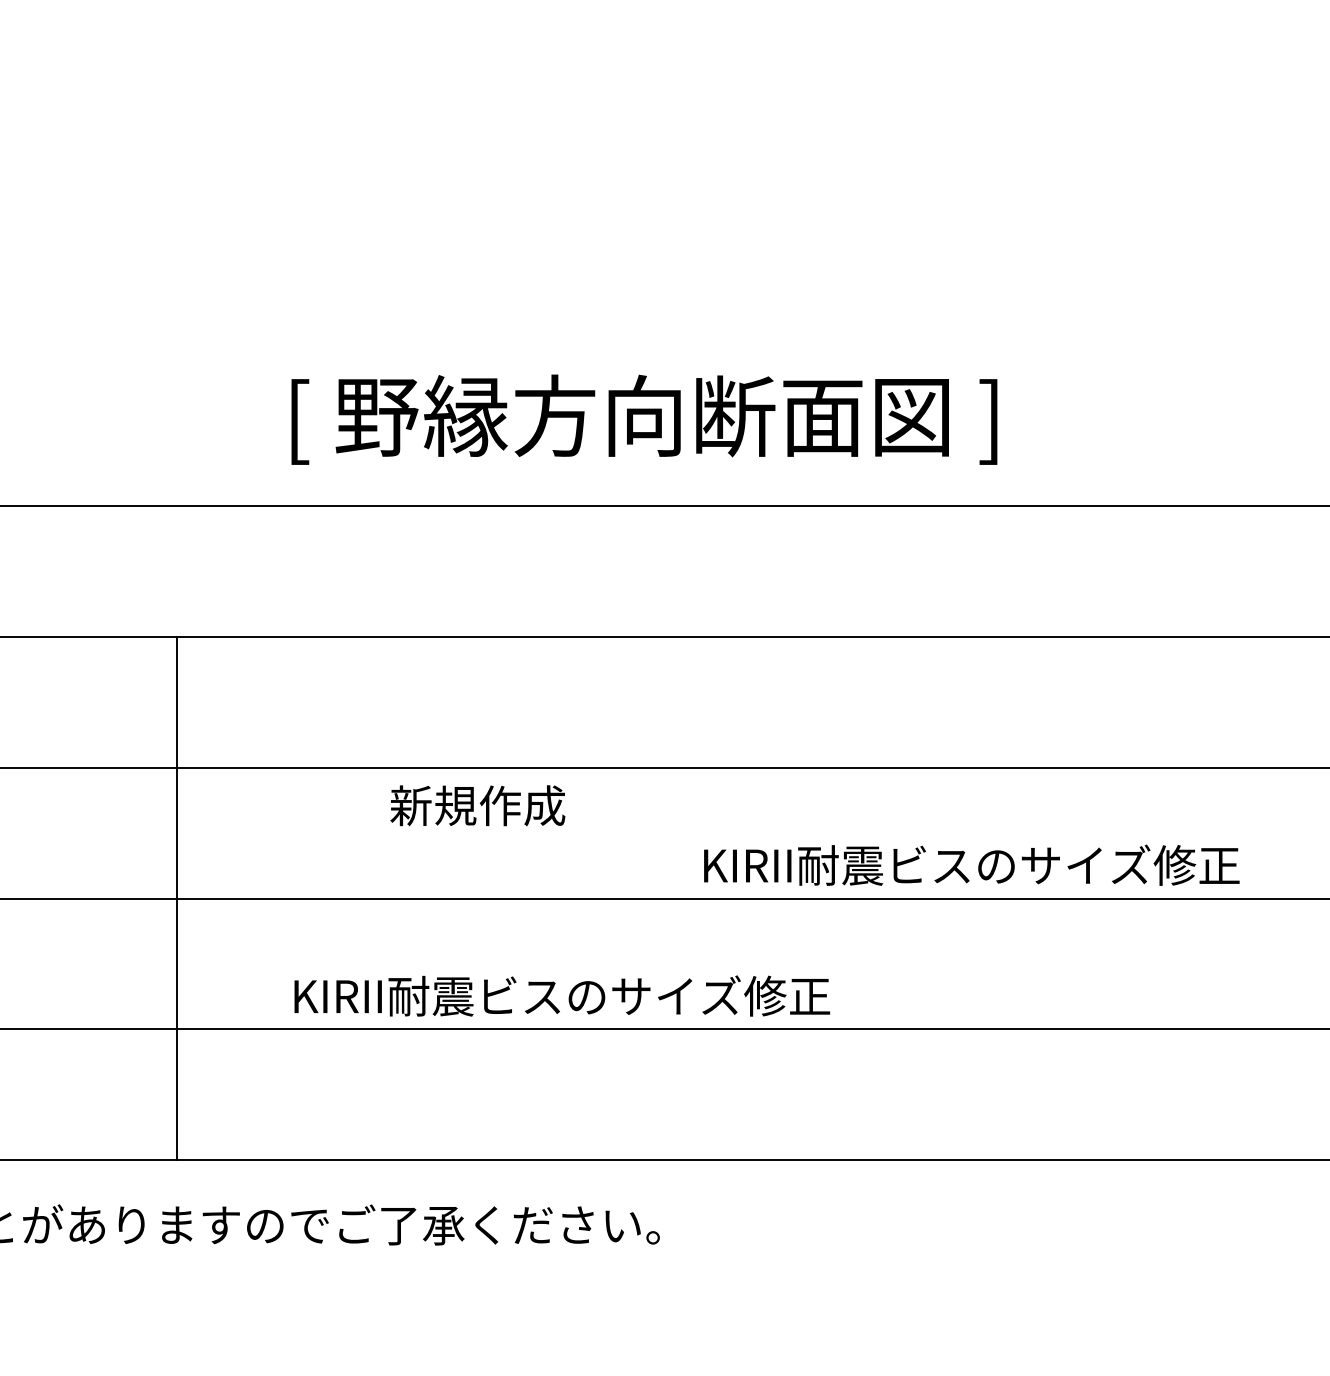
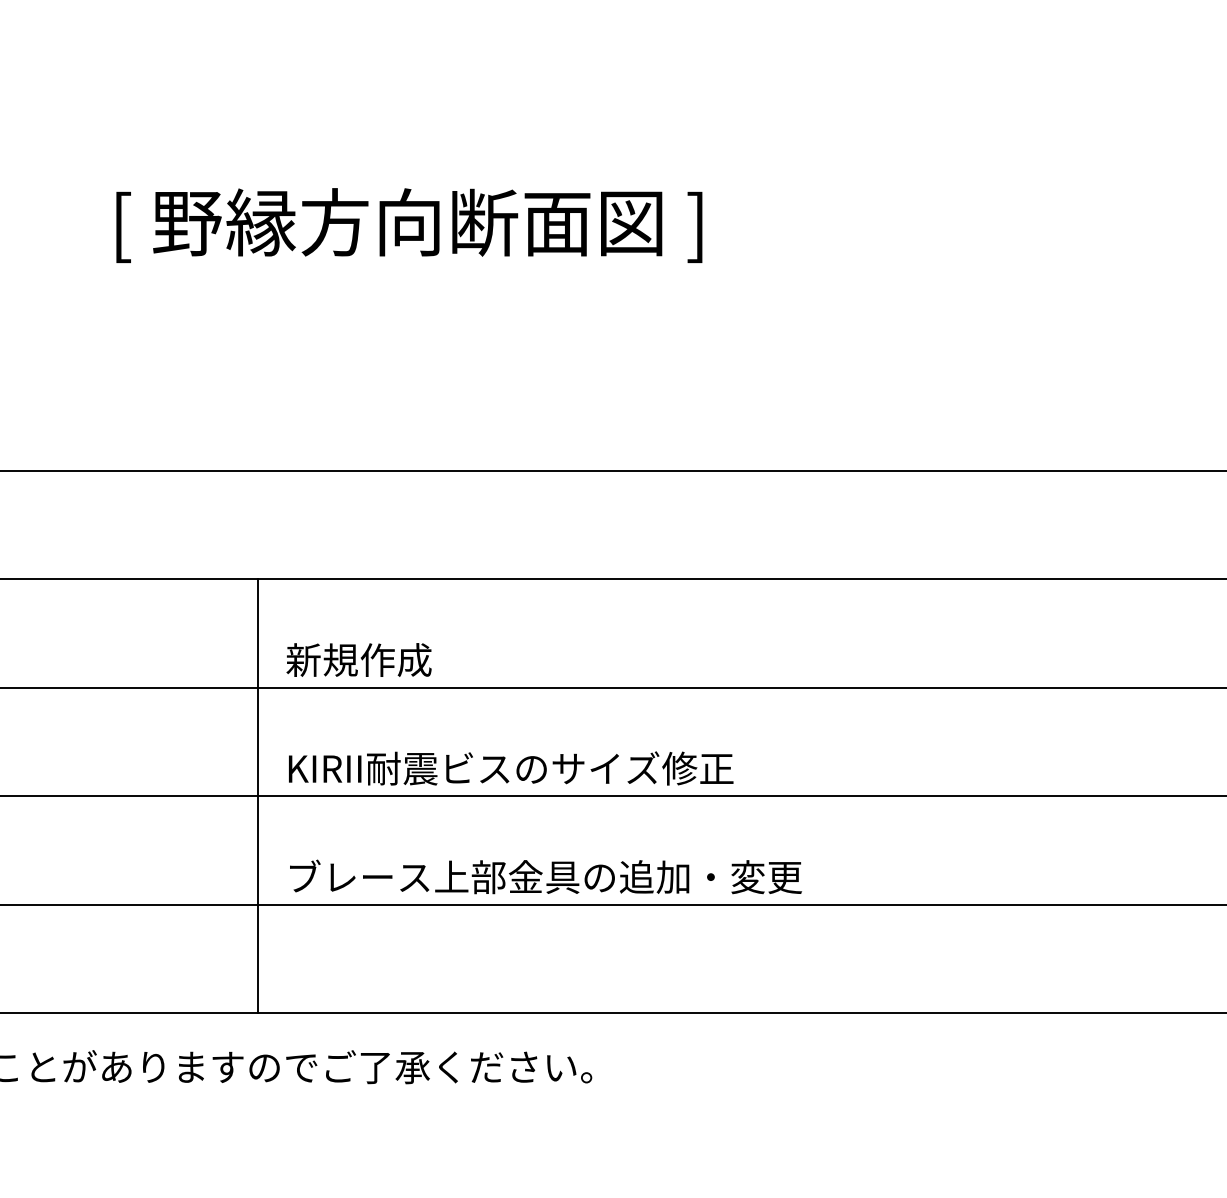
text: (644, 419) -> (409, 225), moved
text: (477, 805) -> (358, 659), moved
text: (972, 865) -> (511, 768), moved
line: (177, 899) -> (258, 796), moved
text: (603, 995) -> (545, 876), KIRII耐震ビスのサイズ修正 -> ブレース上部金具の追加・変更

